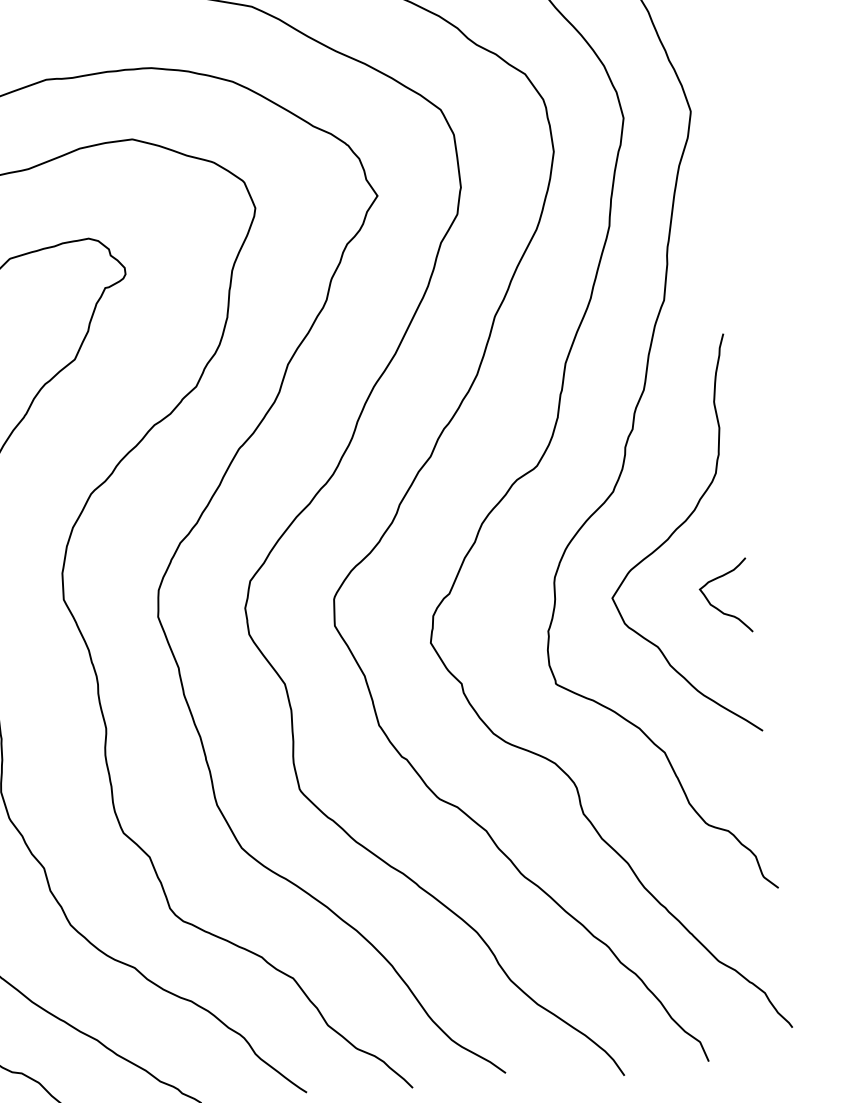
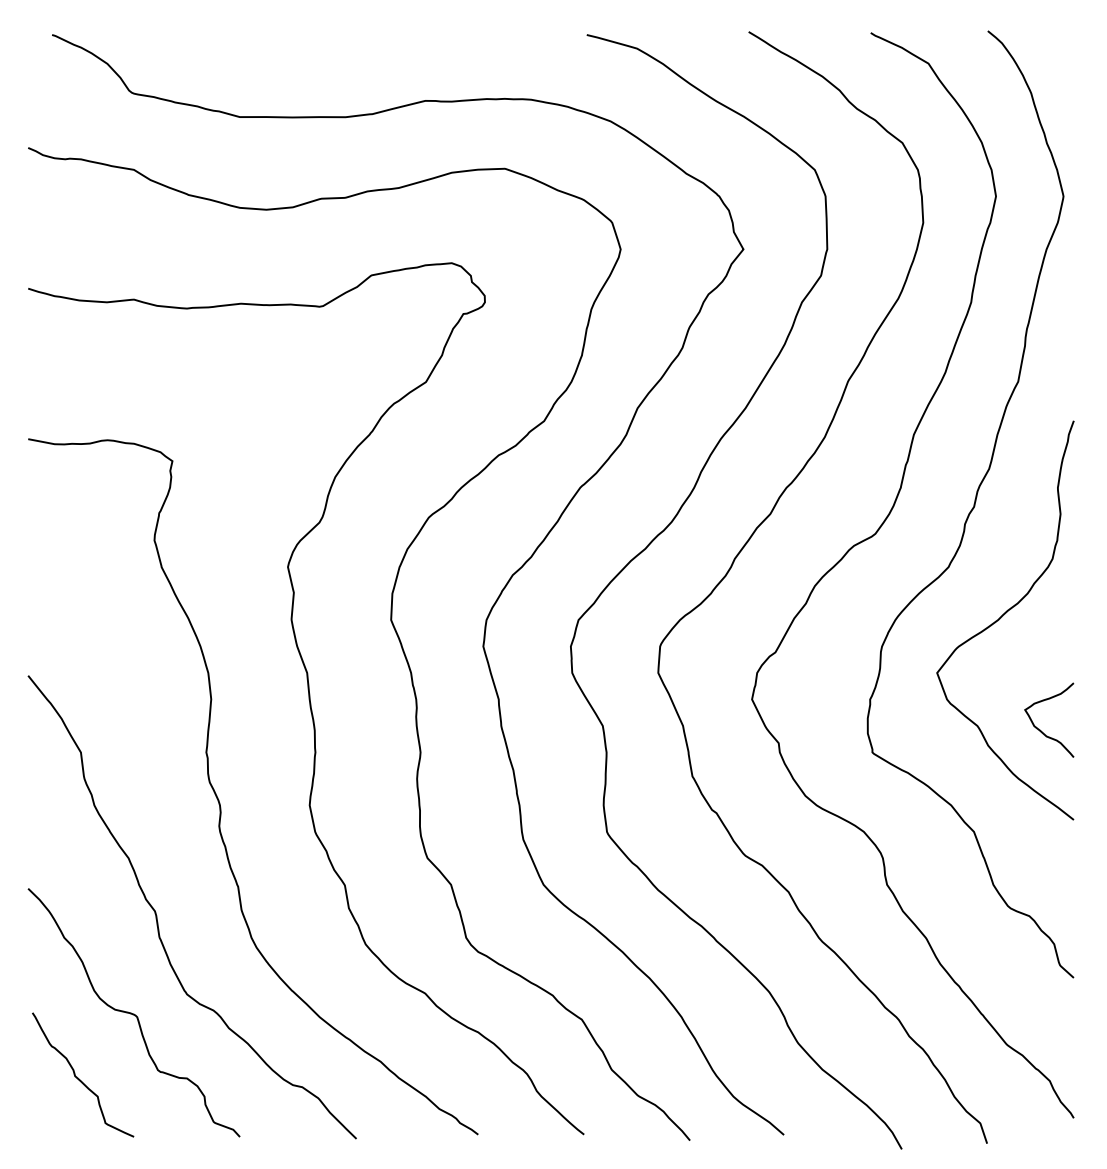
curve: (717, 607) -> (1040, 729), moved

